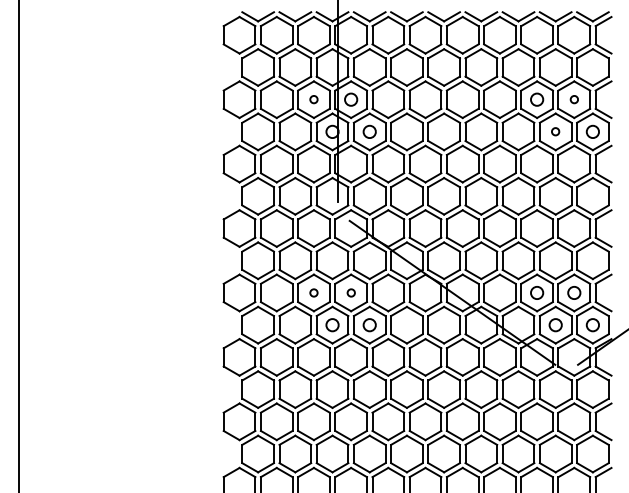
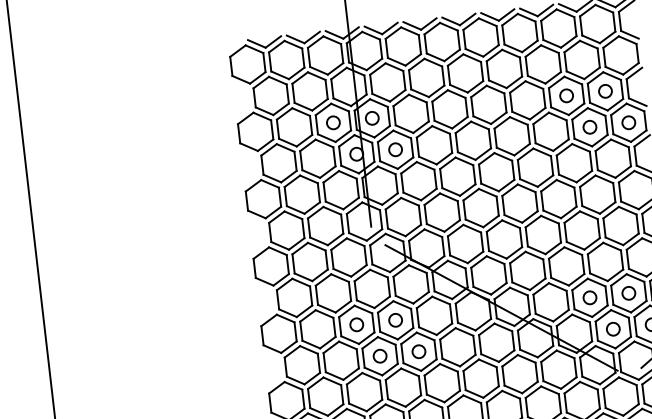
circle: (313, 99) -> (332, 122), size x1.67
circle: (574, 99) -> (605, 91), size x1.67
circle: (555, 131) -> (589, 126), size x1.67
circle: (313, 292) -> (356, 324), size x1.67
circle: (351, 292) -> (395, 319), size x1.67

